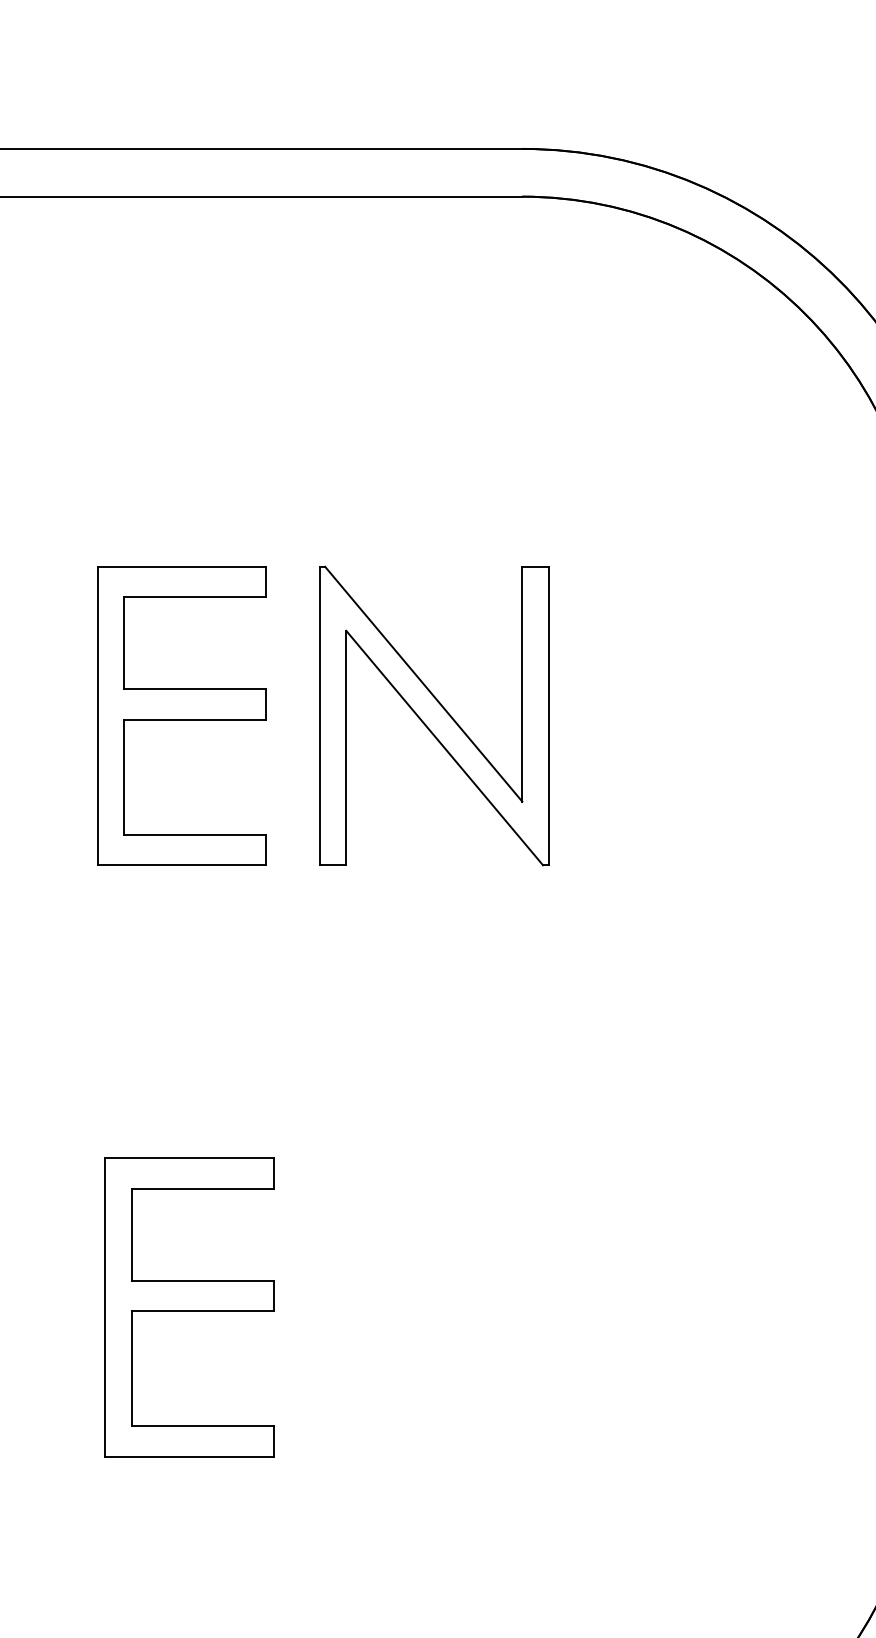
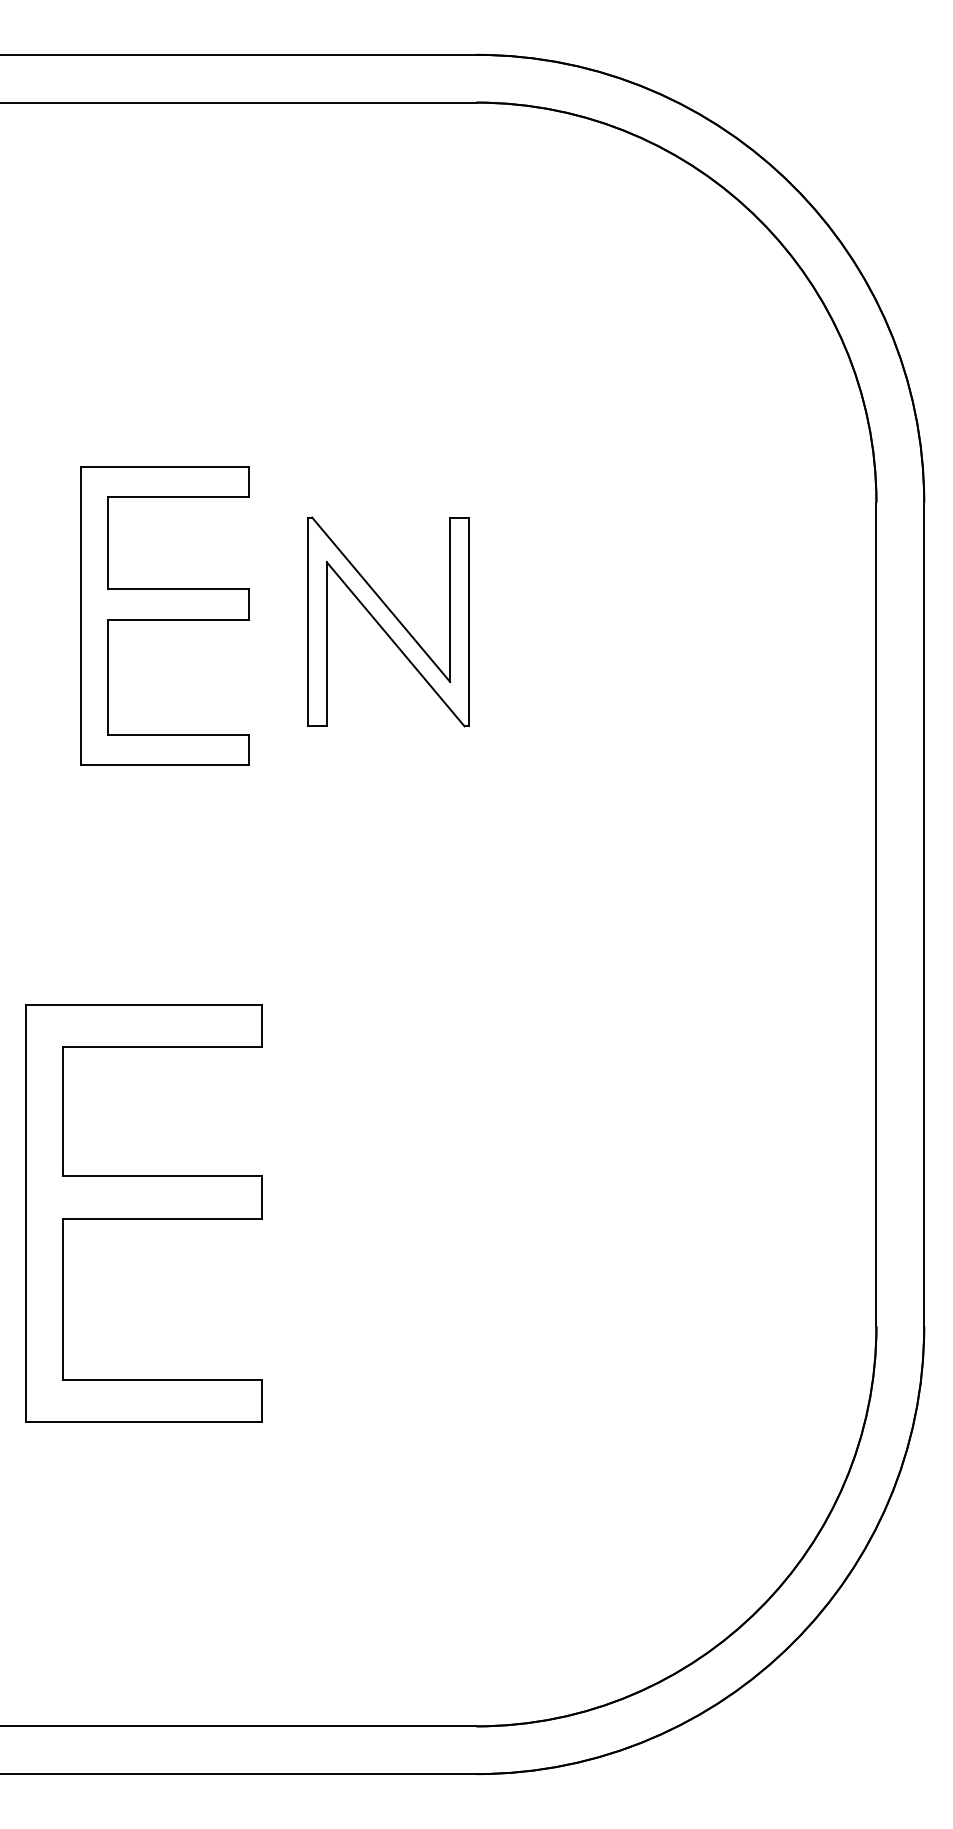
part: (181, 715) -> (164, 615), moved
part: (434, 715) -> (388, 621), size x0.7
part: (189, 1307) -> (143, 1213), size x1.4

